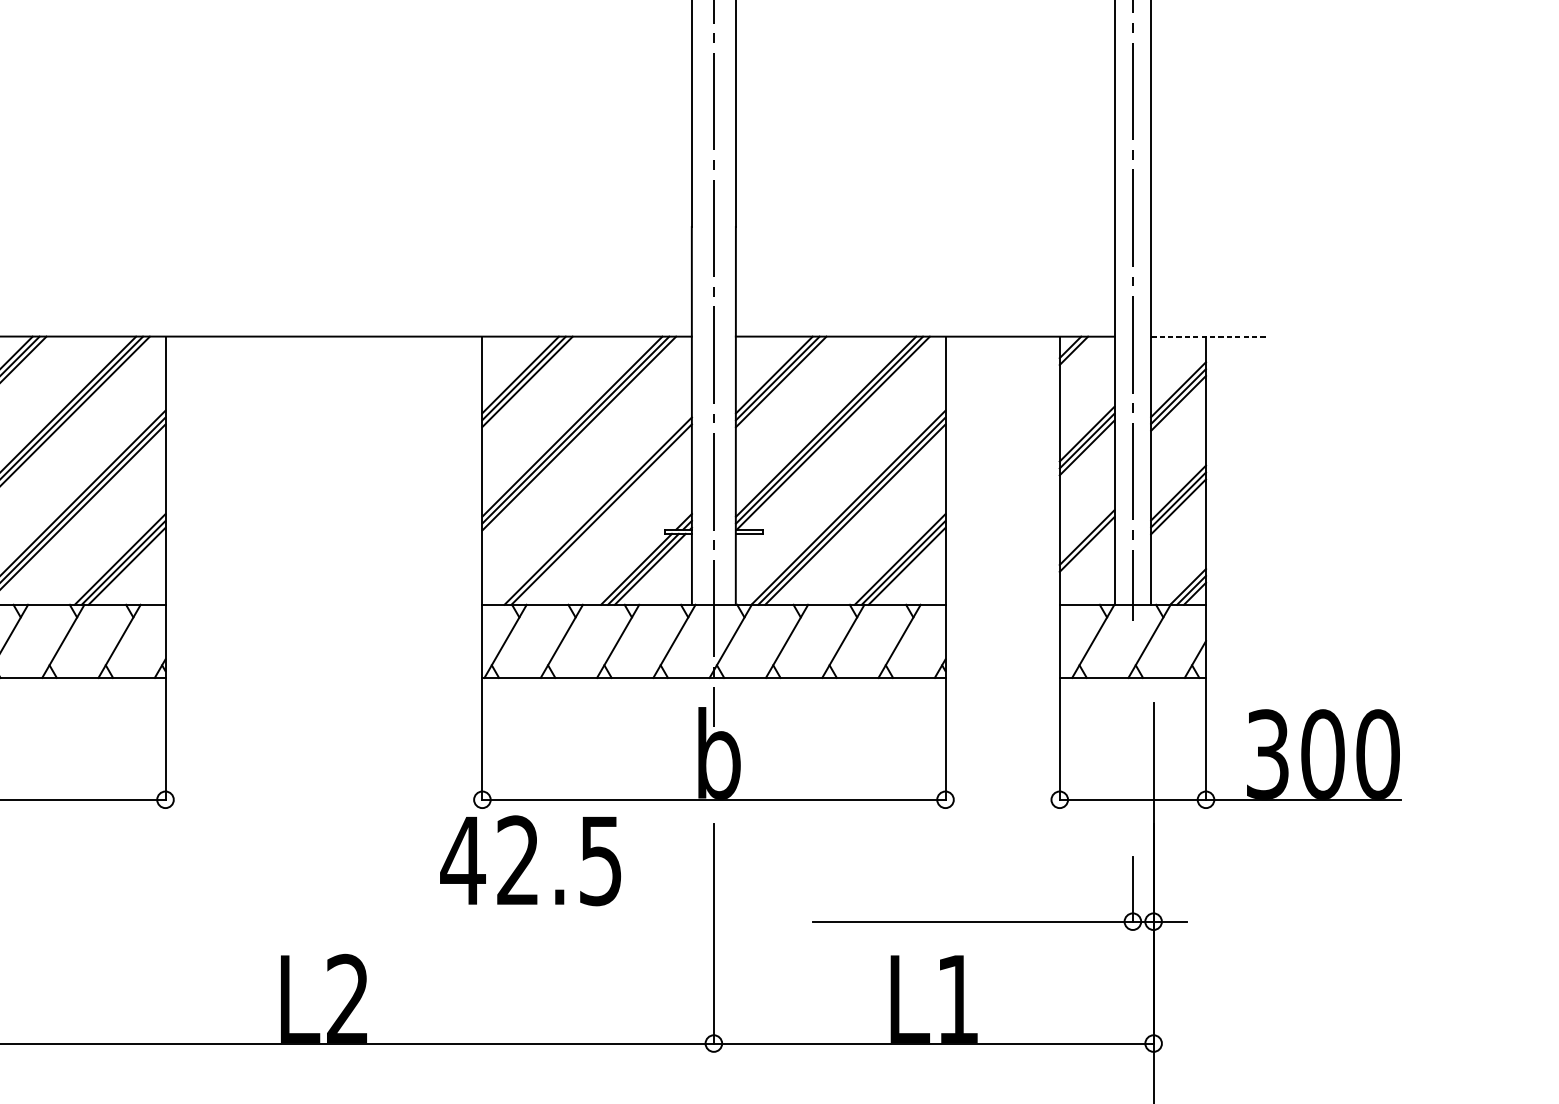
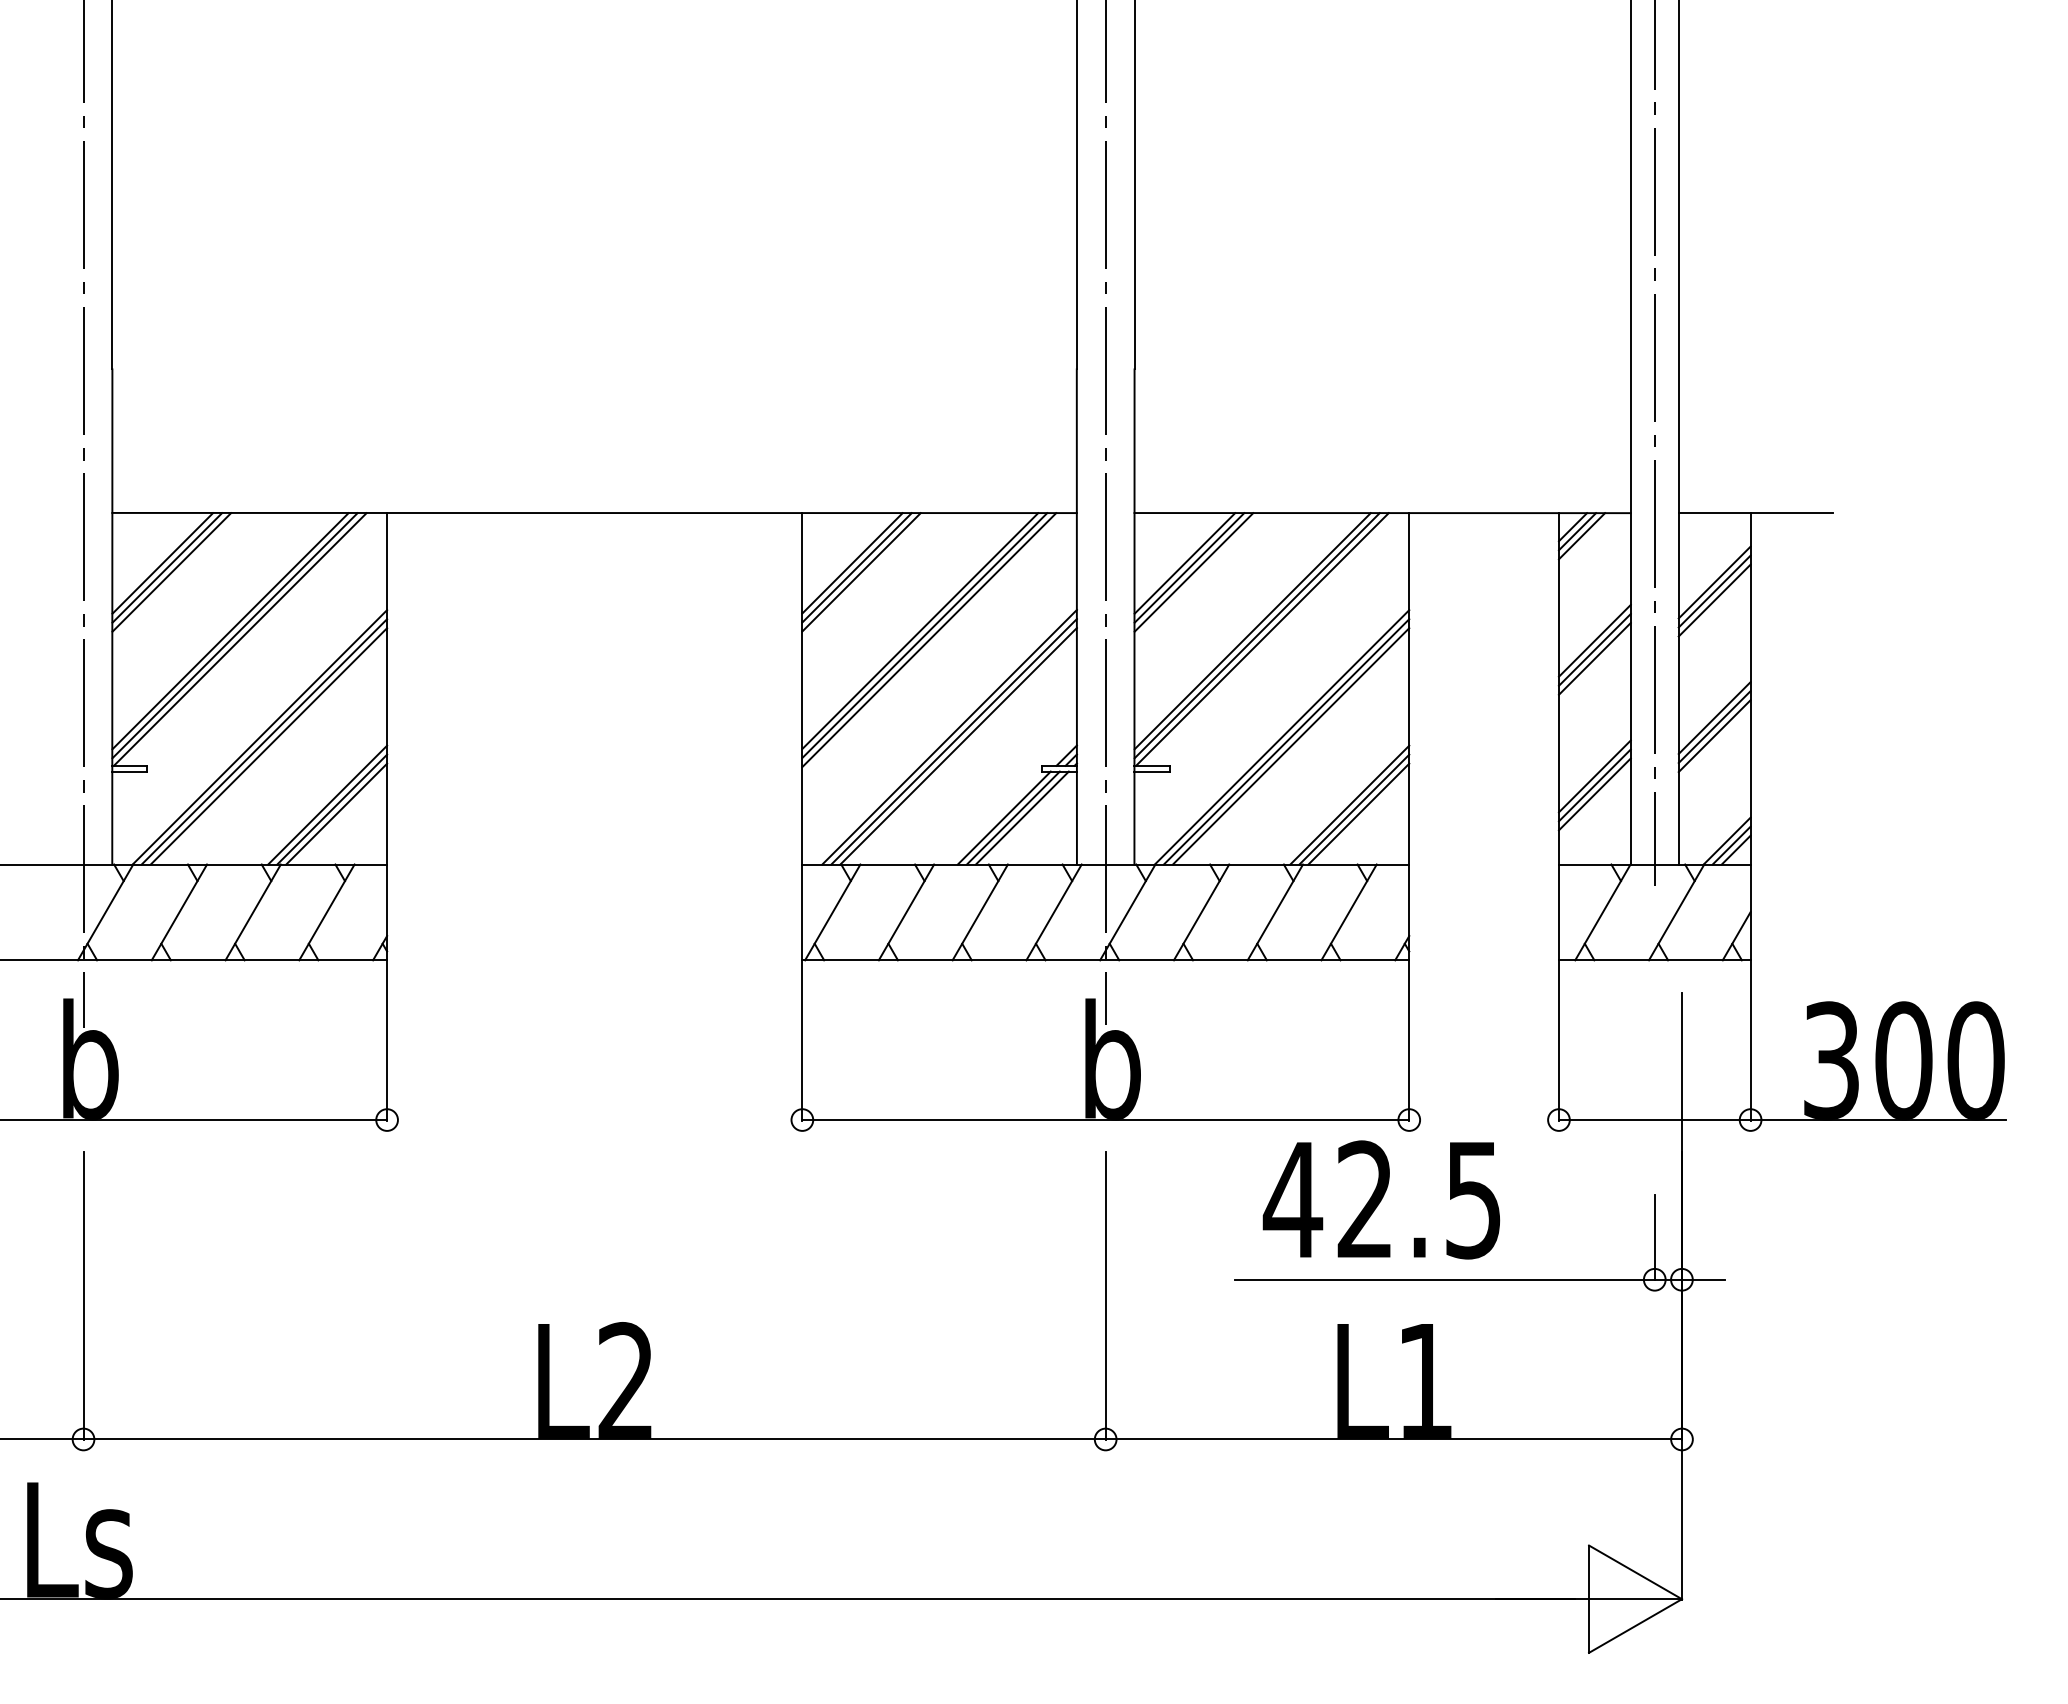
line: (1209, 336) -> (1755, 513), dashed -> solid
line: (1076, 354) -> (1581, 536), added
line: (594, 507) -> (949, 736), added
line: (1086, 551) -> (1594, 794), added
text: (530, 860) -> (1381, 1199), moved

